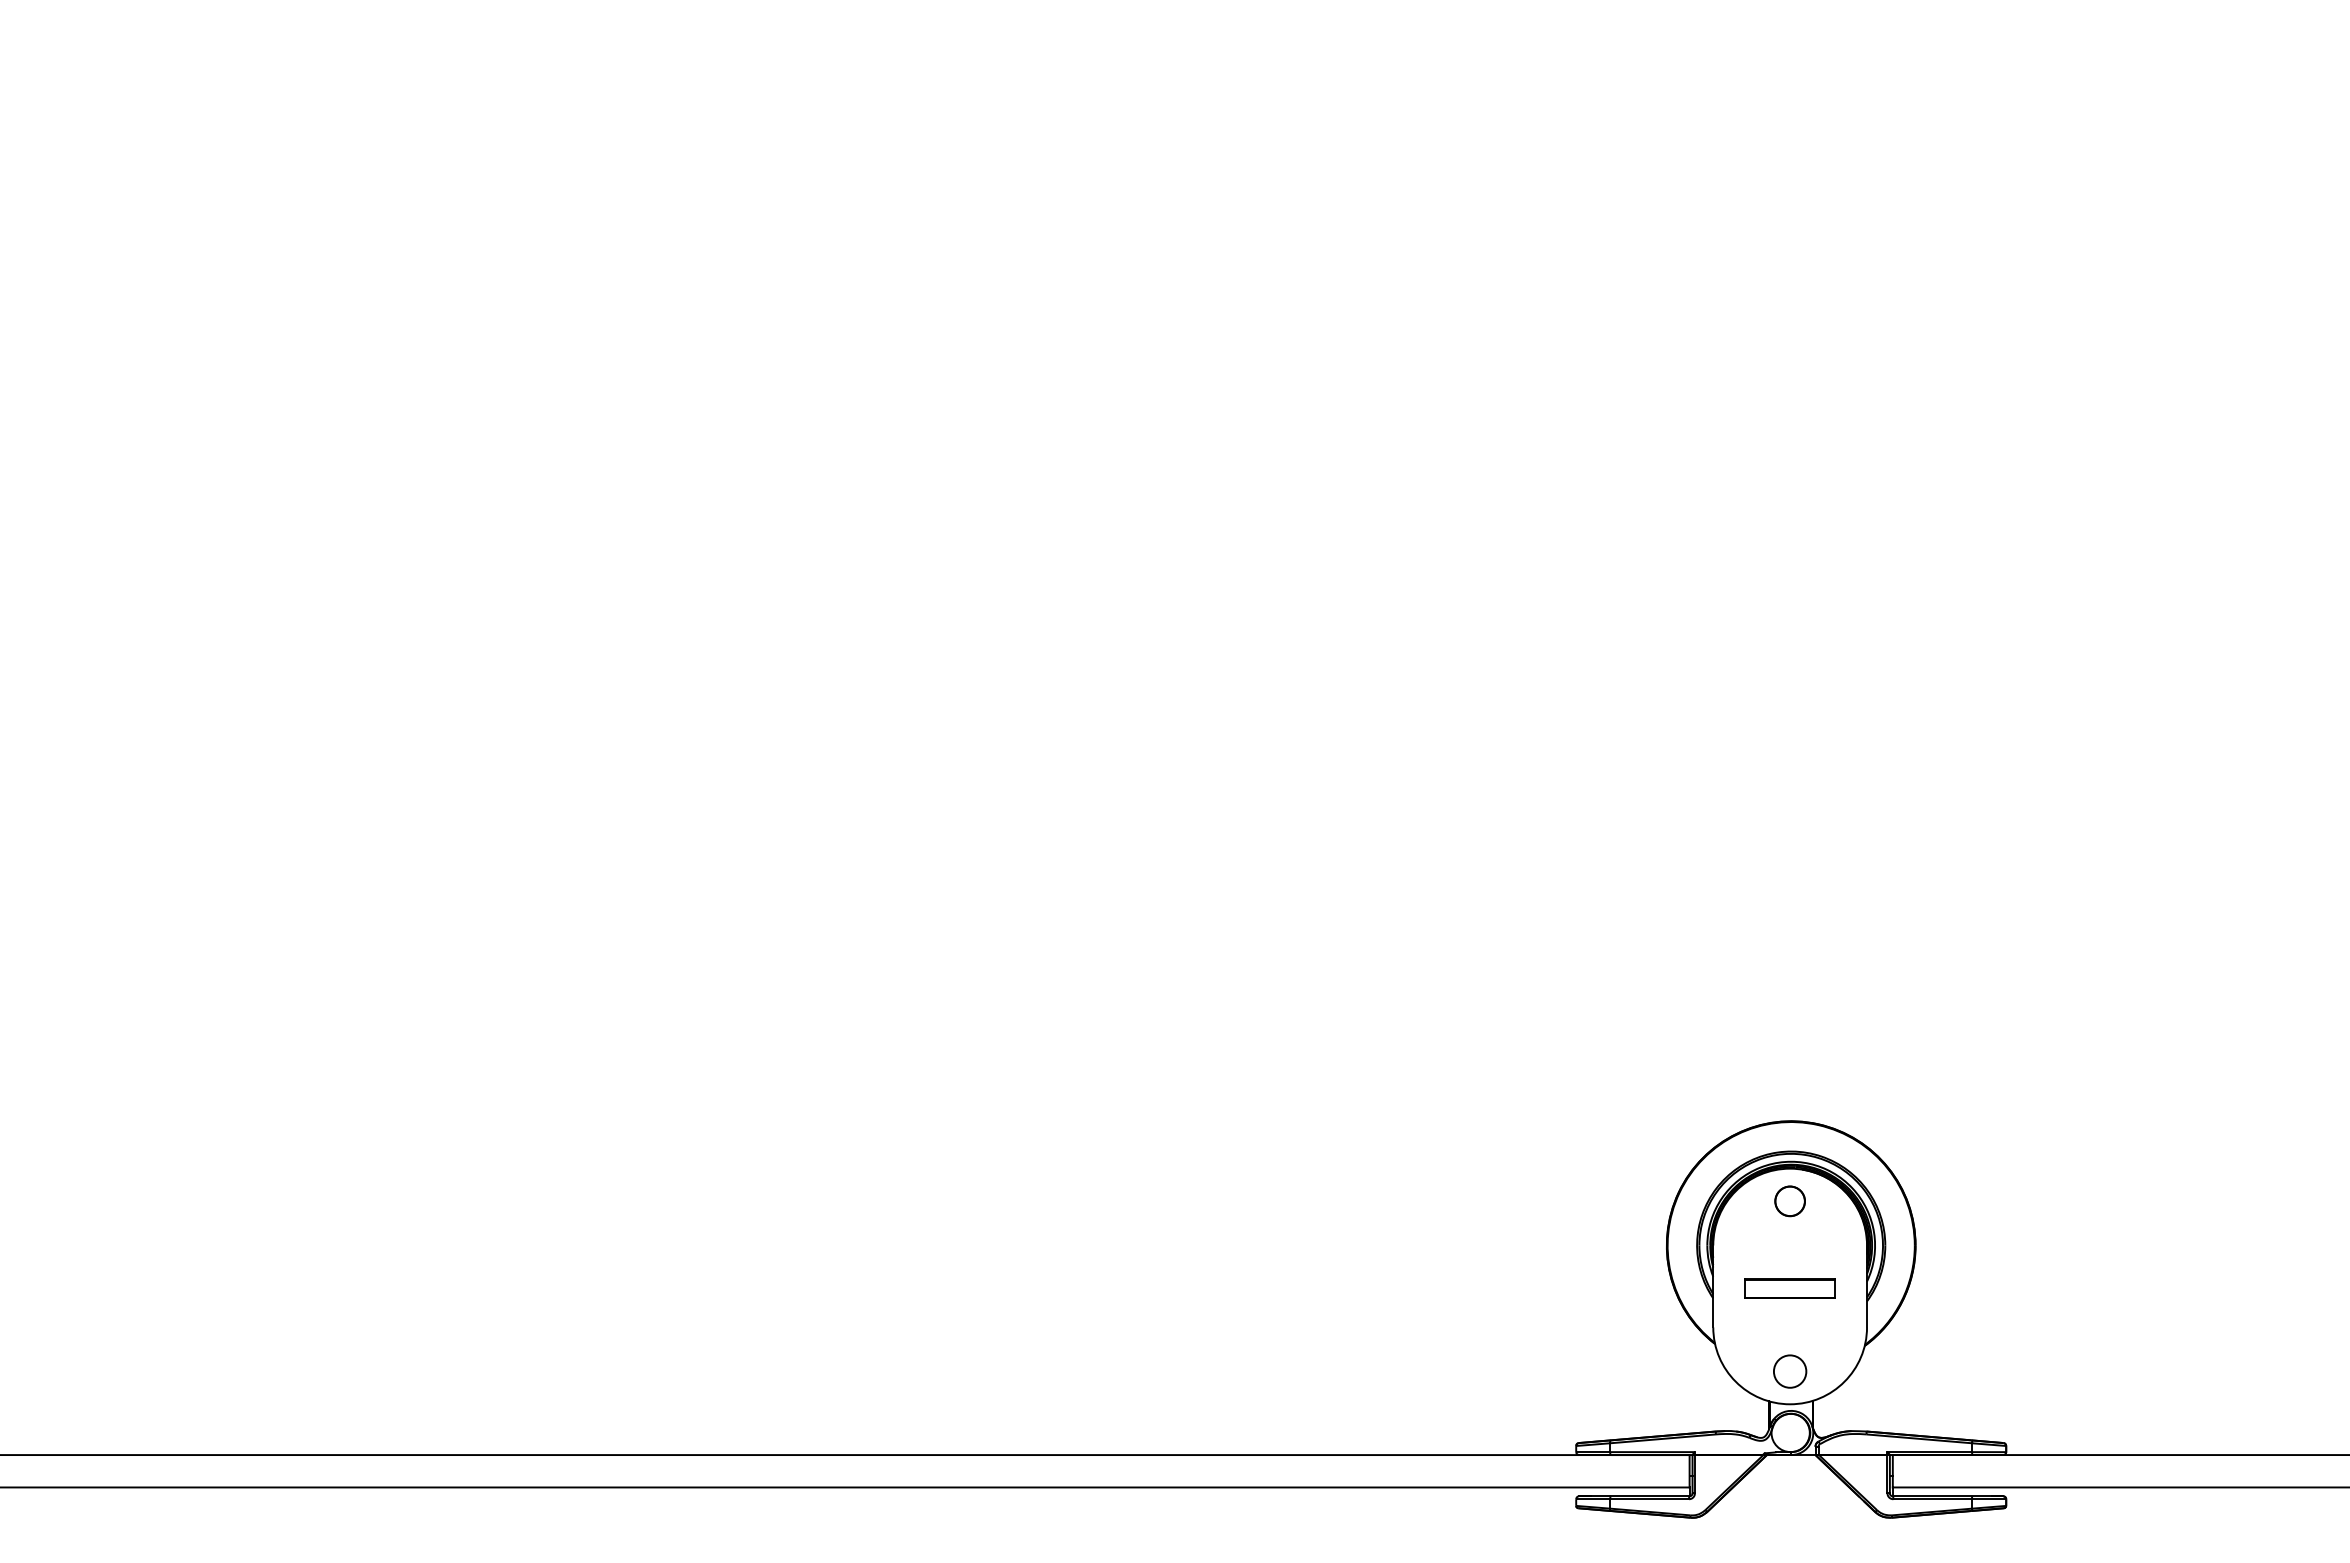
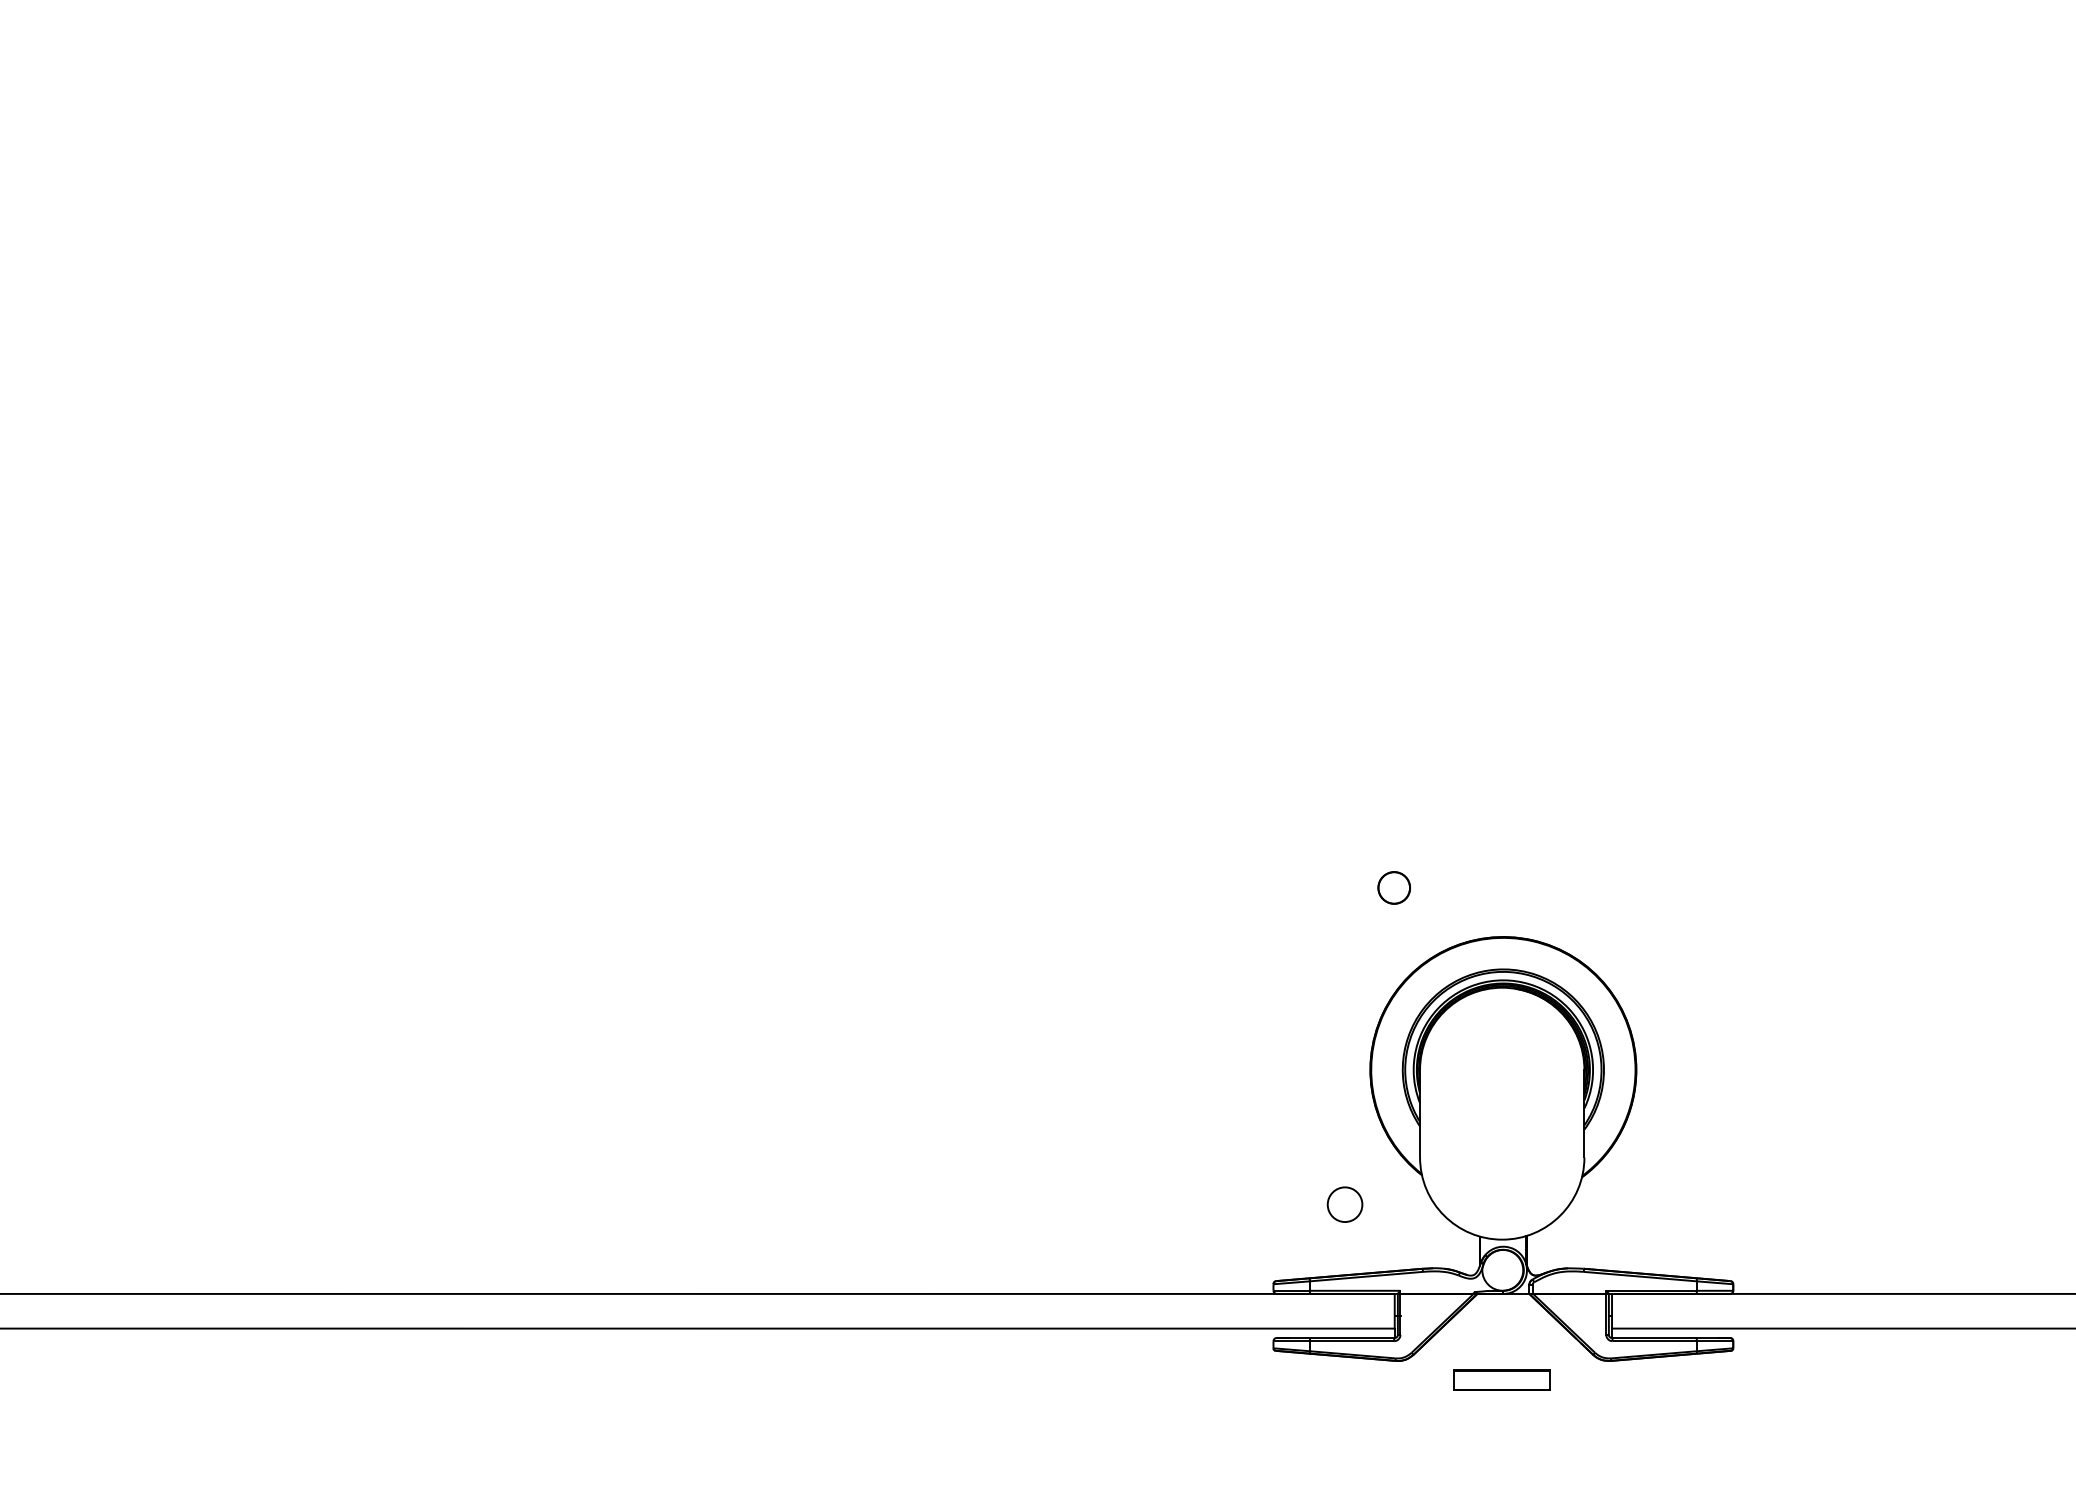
part: (1789, 1201) -> (1393, 888), moved
part: (1789, 1288) -> (1501, 1379), moved
circle: (1790, 1371) -> (1345, 1204), moved

